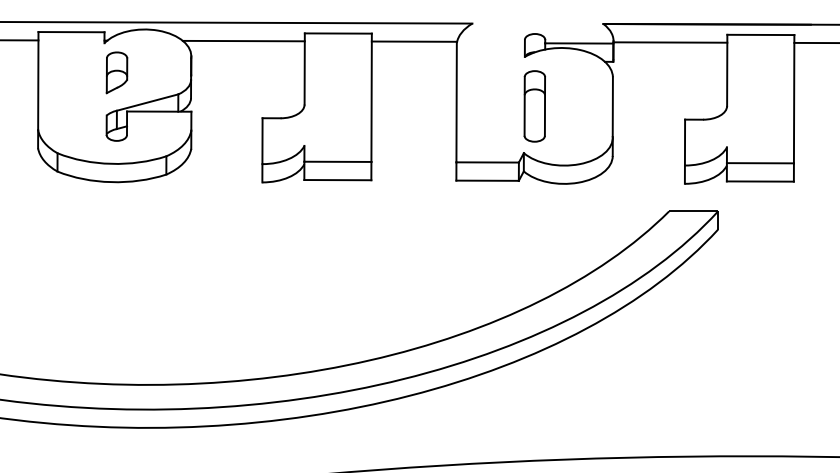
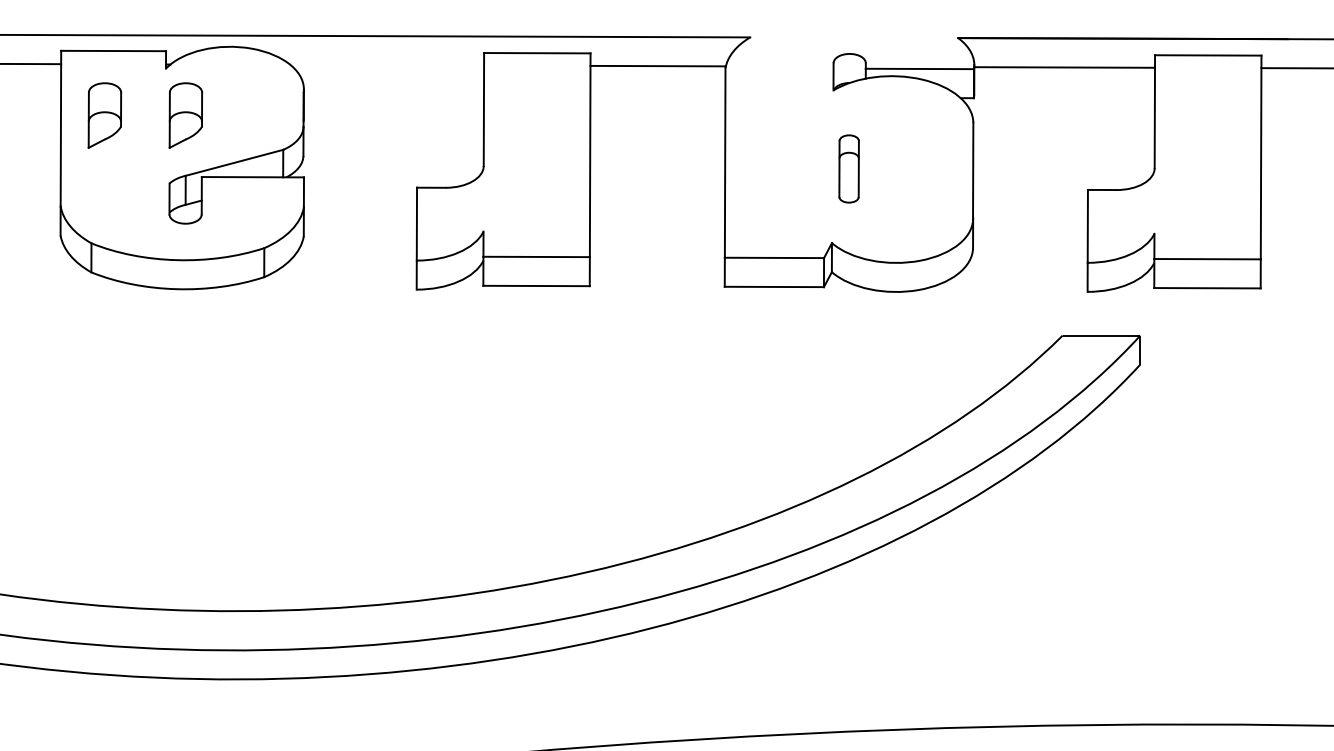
line: (243, 40) -> (386, 64), removed
part: (65, 72) -> (104, 115), added
part: (534, 106) -> (848, 169), size x0.6

